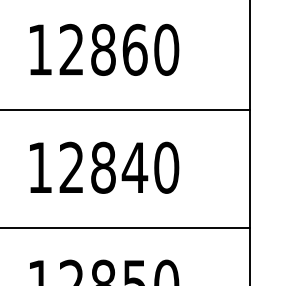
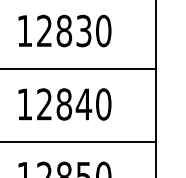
text: (134, 49) -> (83, 30), 12860 -> 12830

